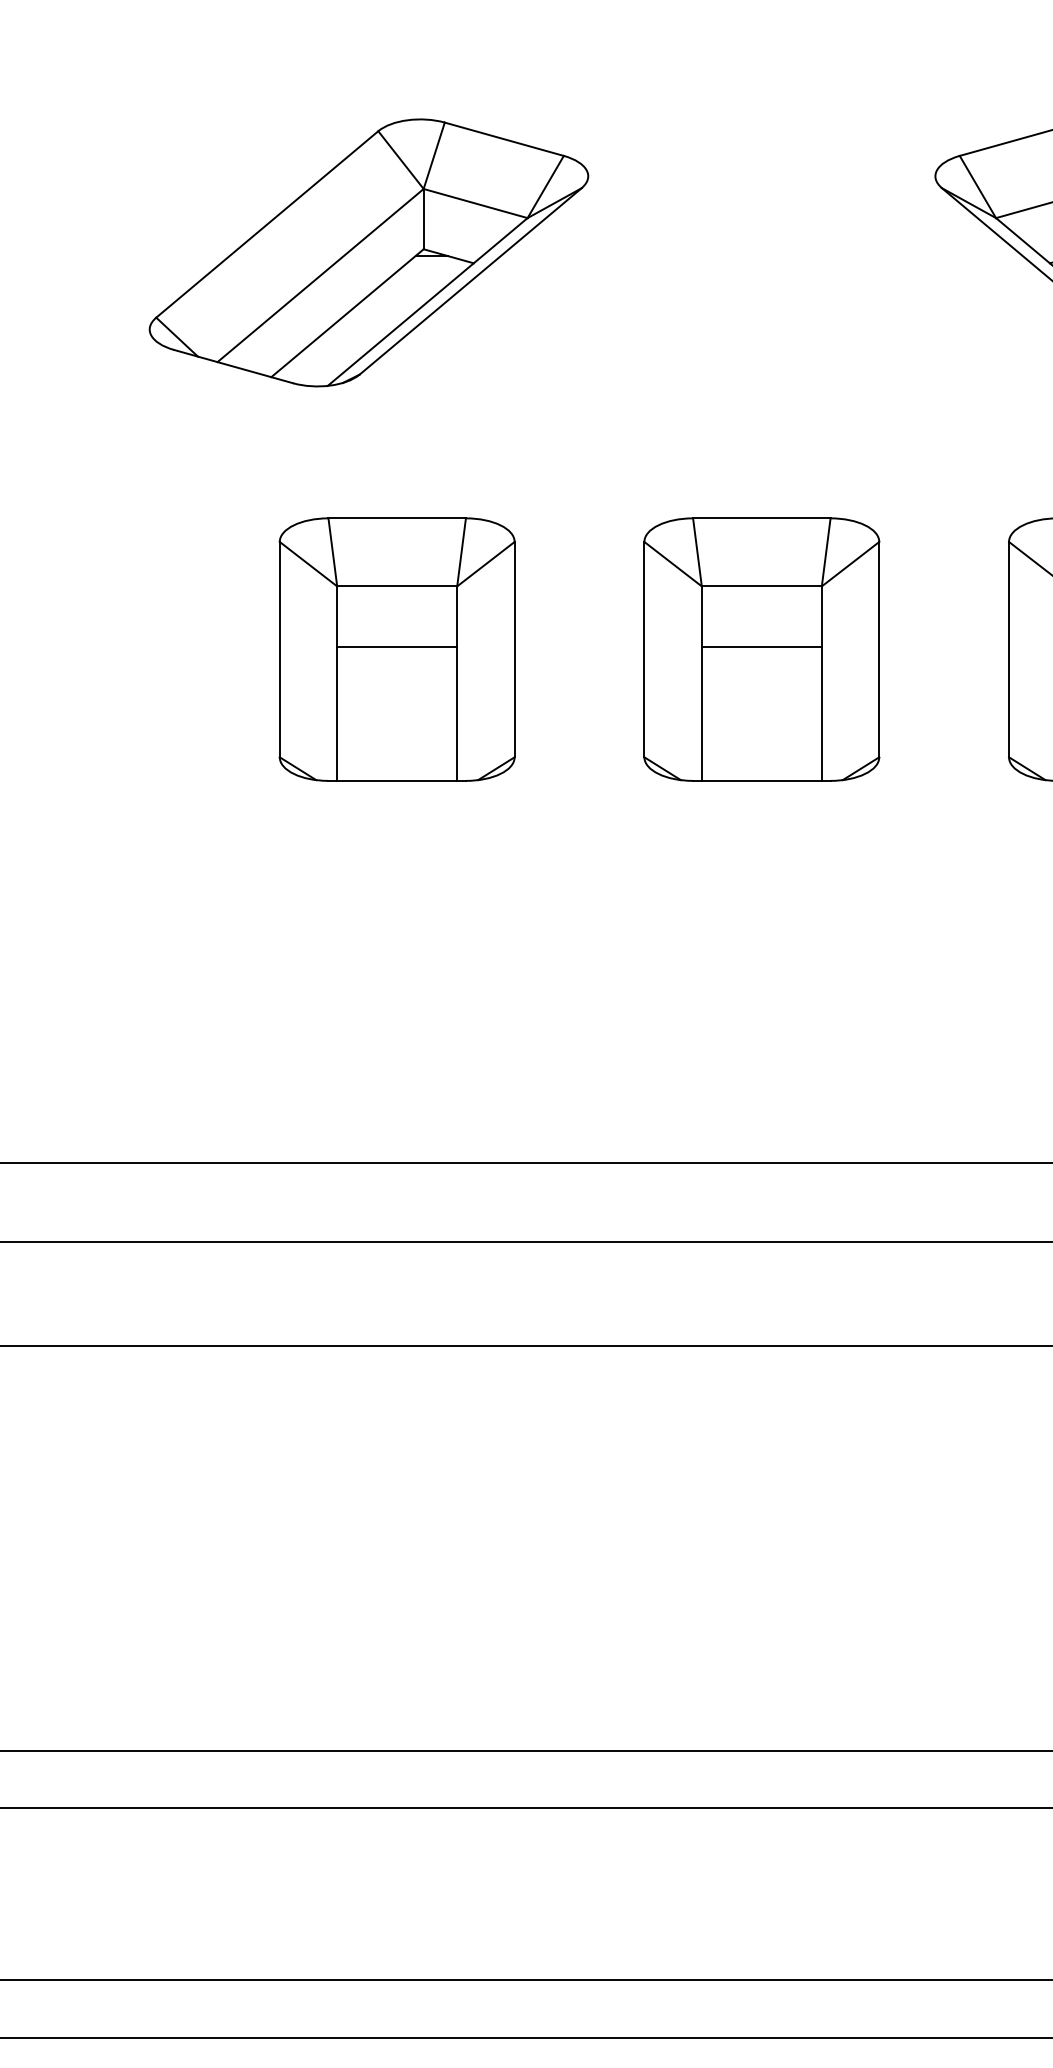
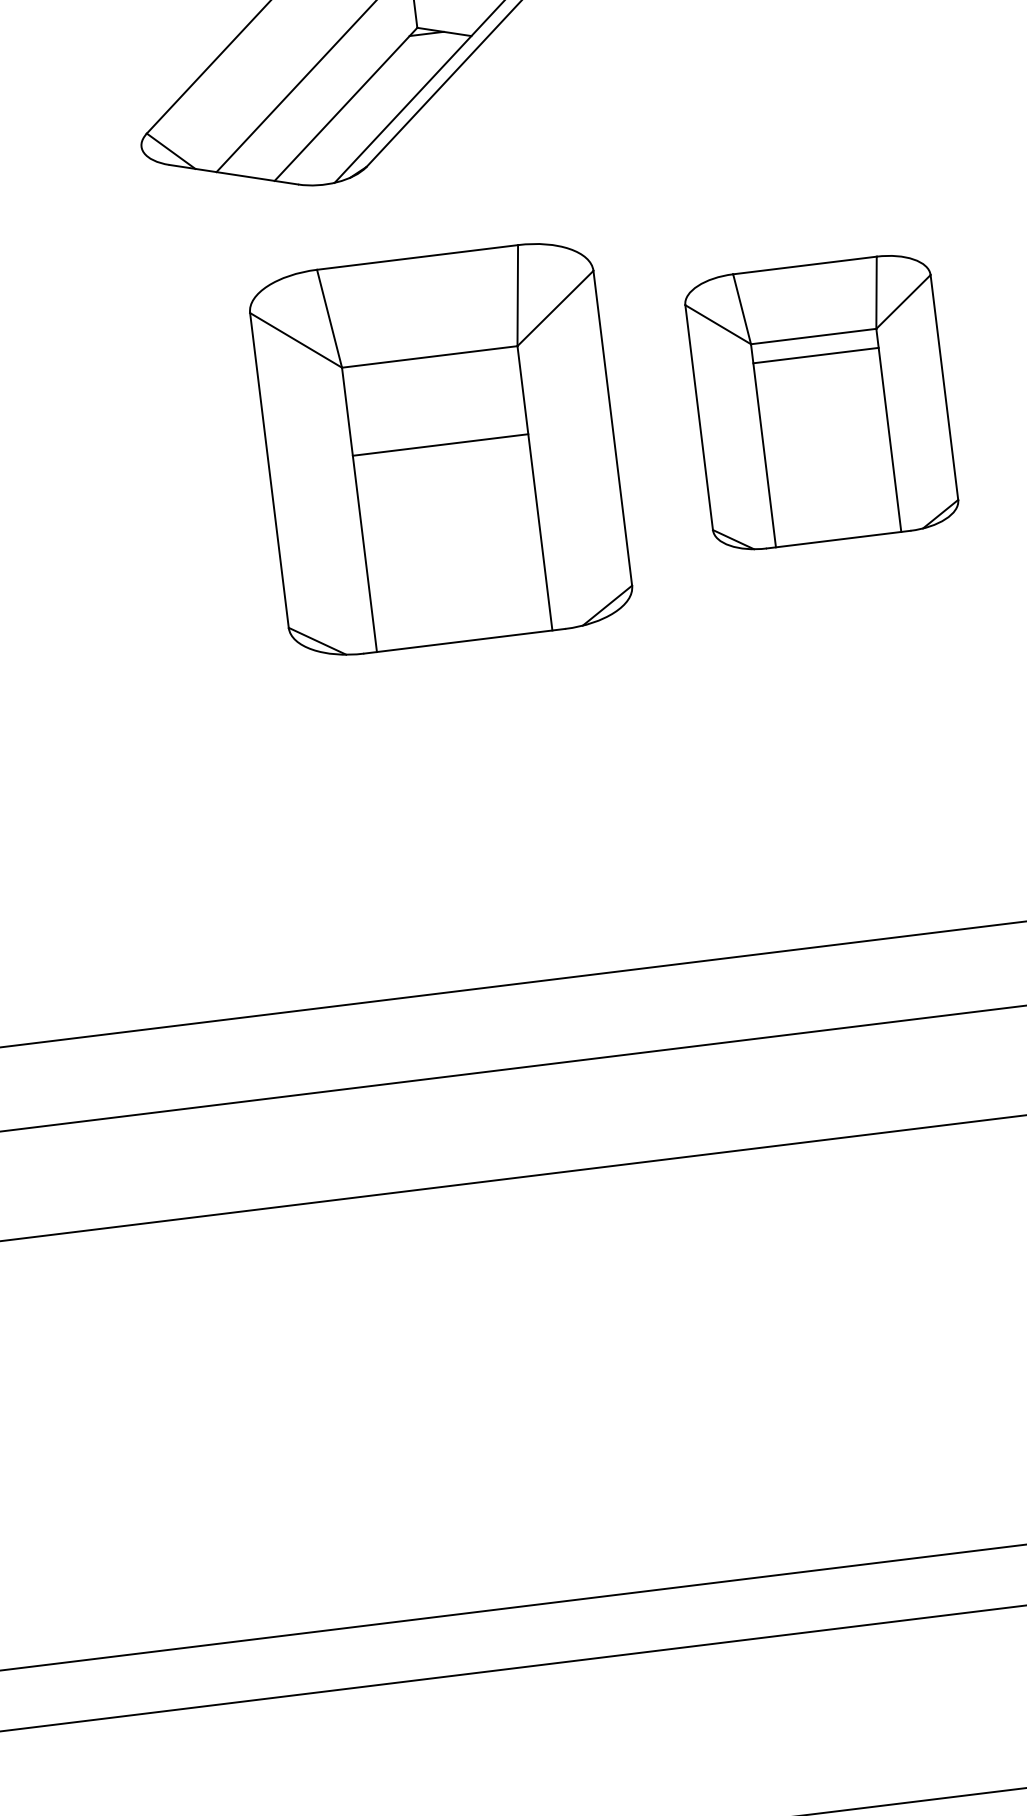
line: (761, 646) -> (815, 355), moved
part: (396, 649) -> (440, 449), size x1.4

